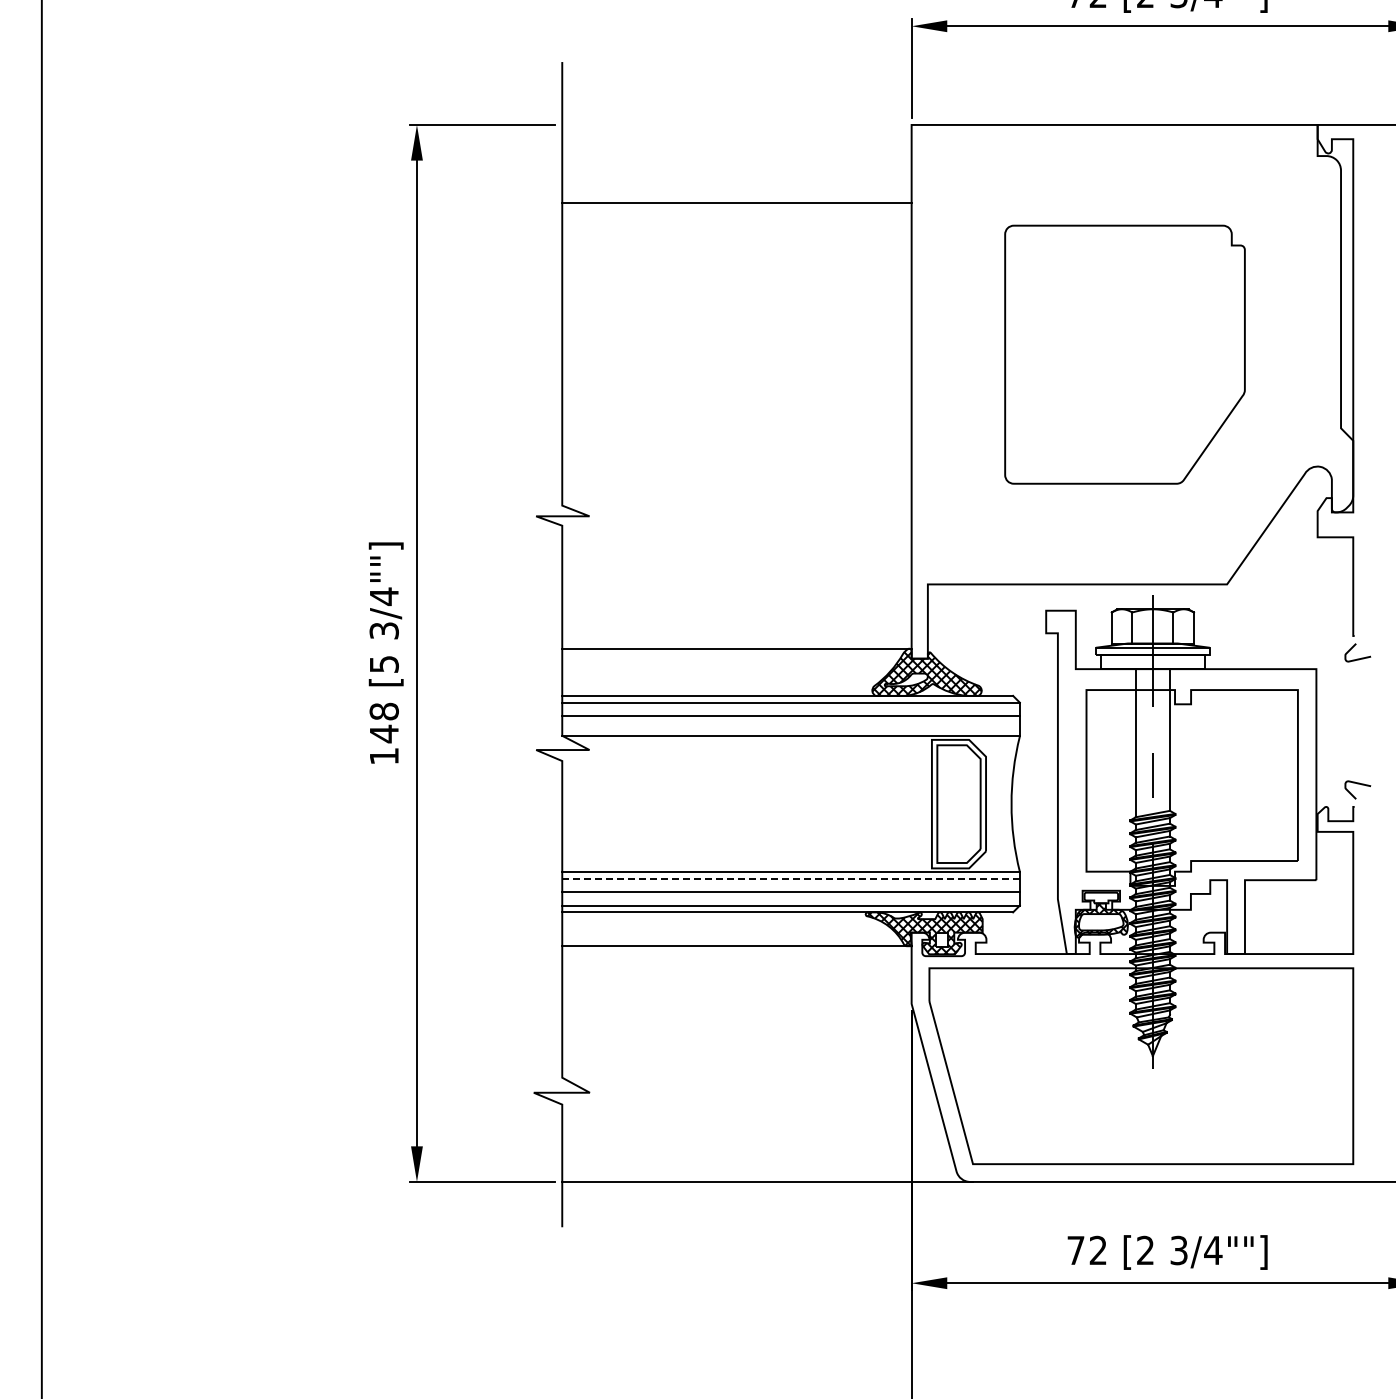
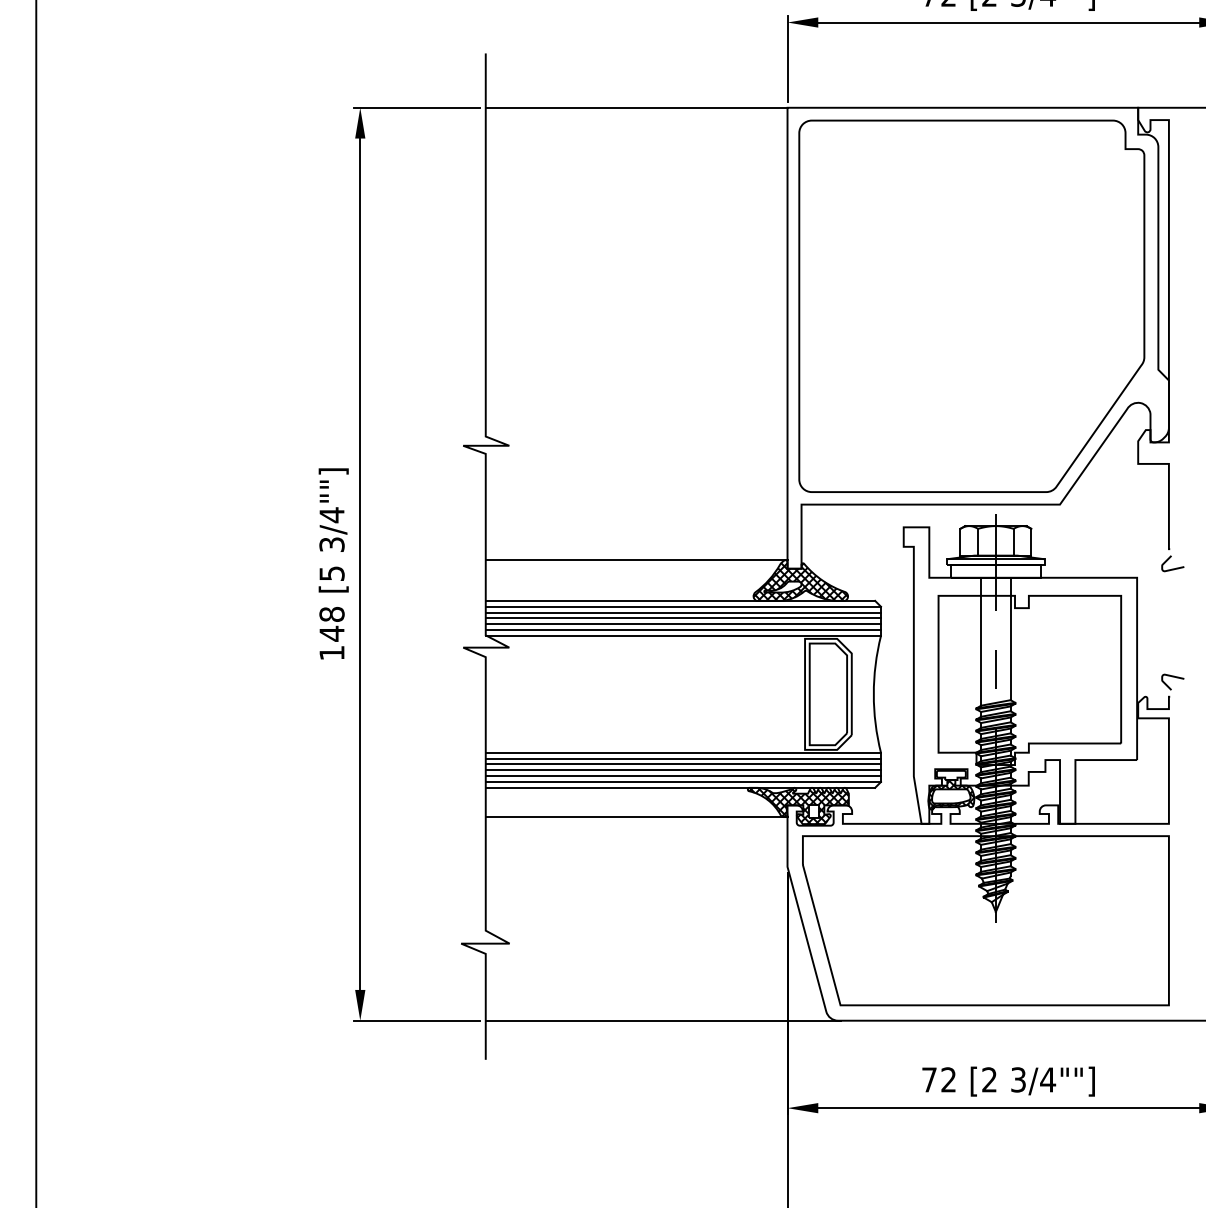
line: (736, 202) -> (636, 107), moved
part: (1124, 354) -> (971, 306), size x1.67
line: (790, 709) -> (682, 612), added
line: (790, 722) -> (682, 623), added
line: (790, 729) -> (682, 629), added
line: (791, 878) -> (683, 758), dashed -> solid
line: (790, 885) -> (682, 764), added
line: (790, 898) -> (682, 775), added

